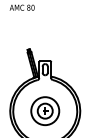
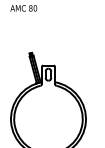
part: (45, 111) -> (48, 119), removed

